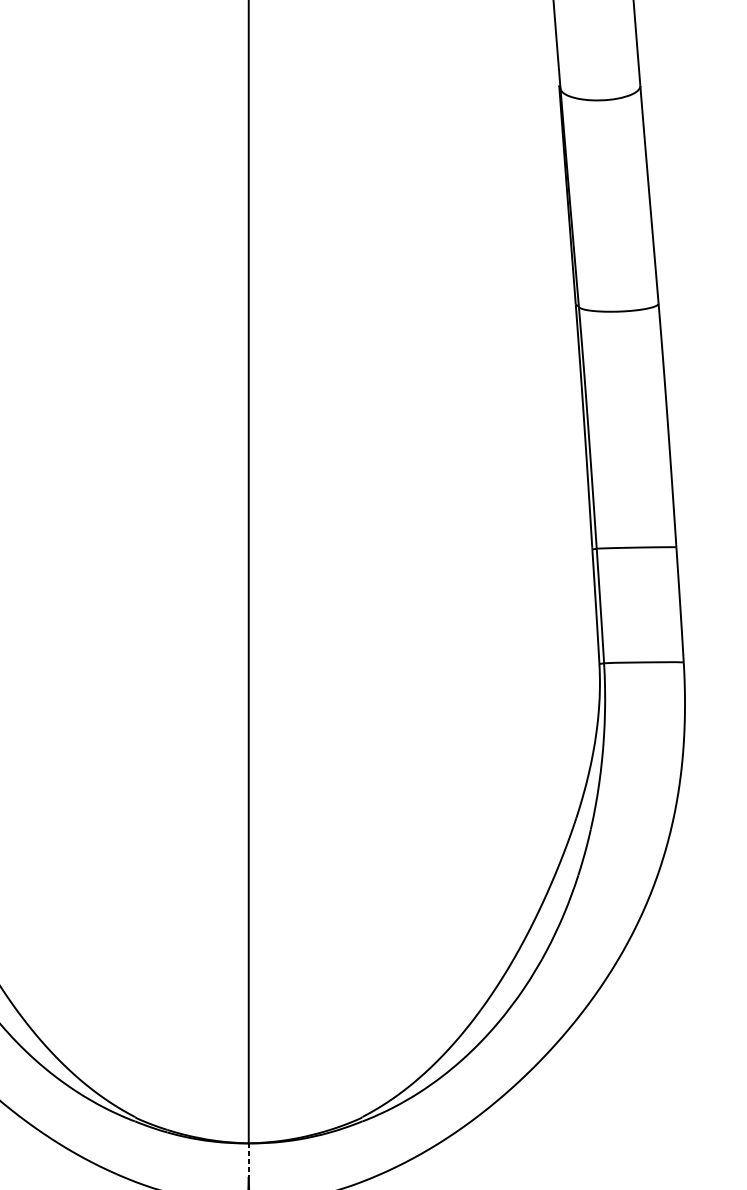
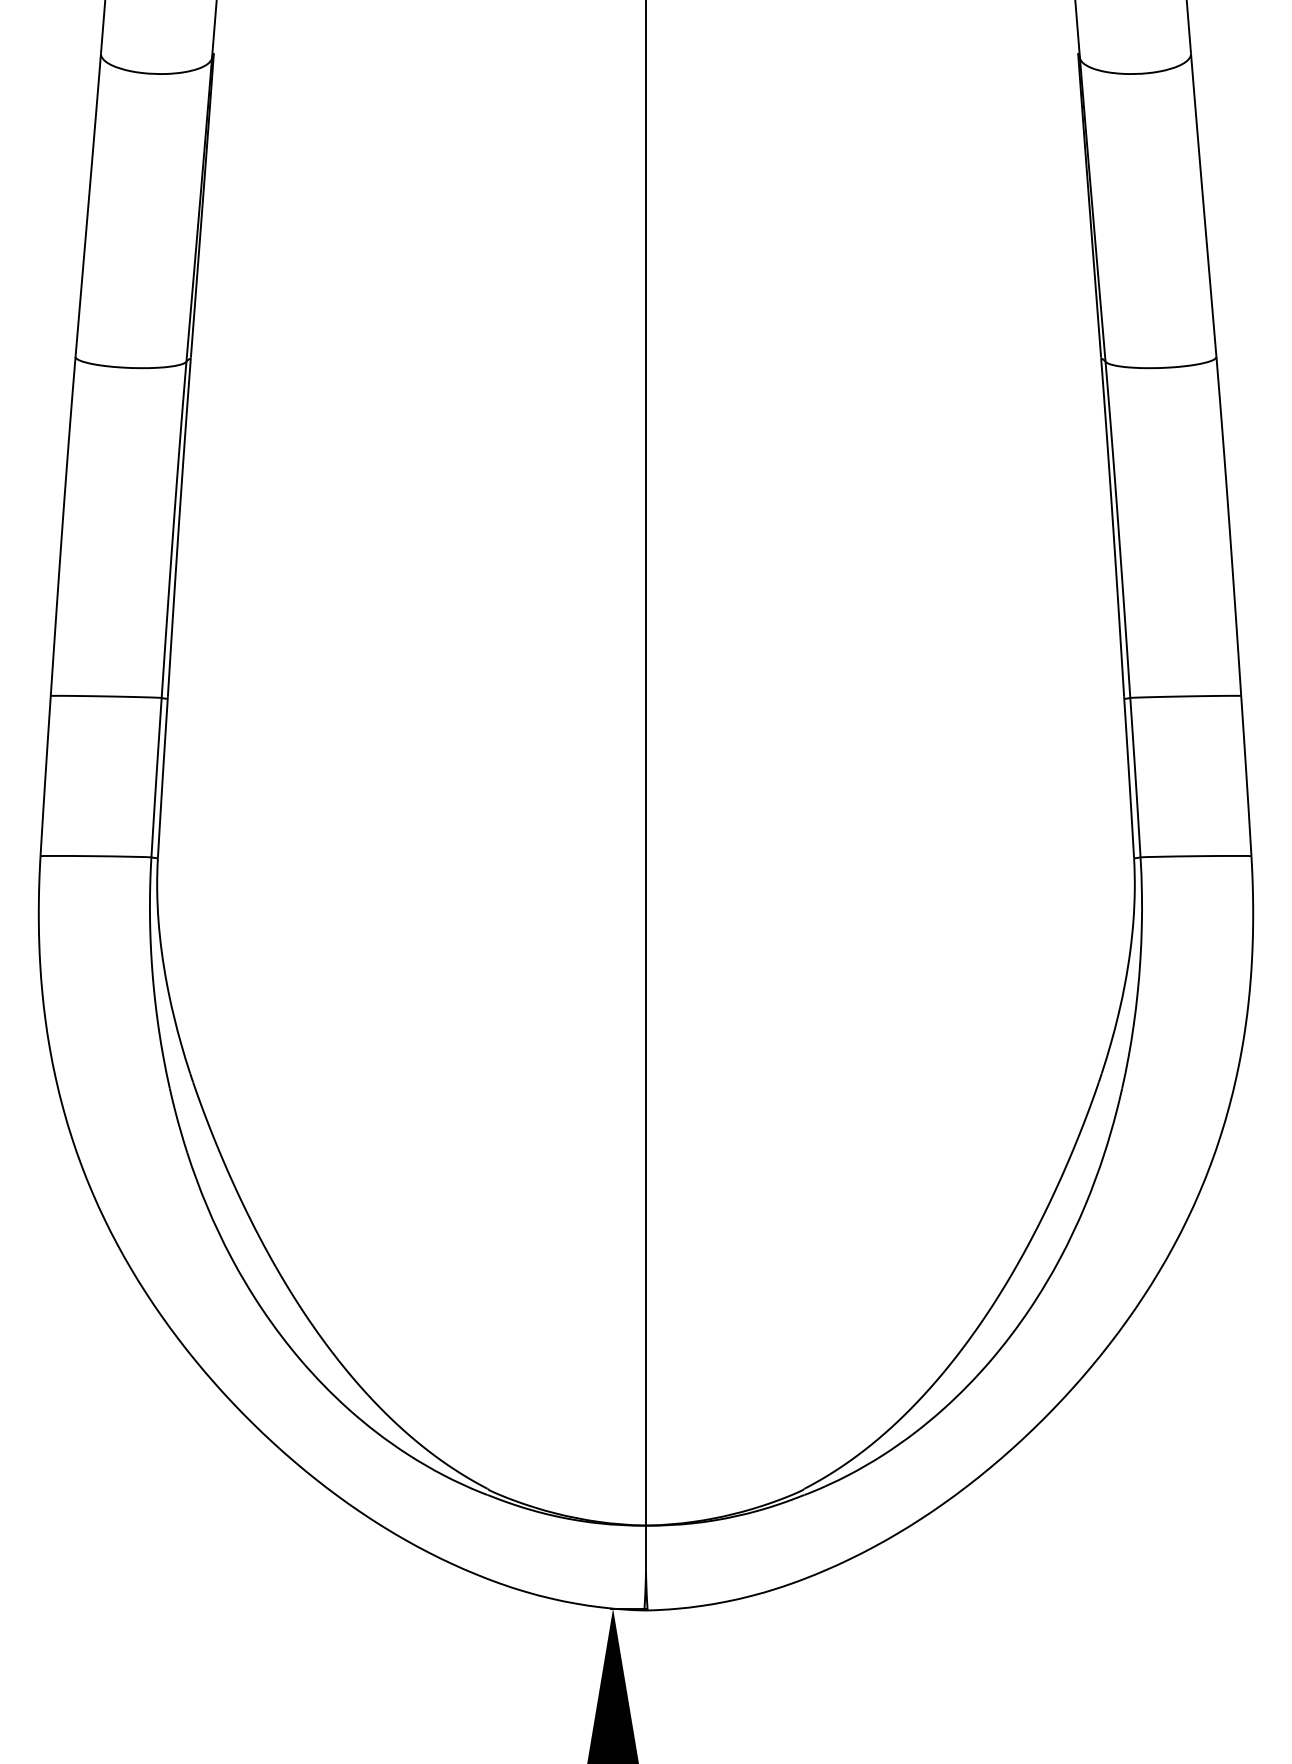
line: (249, 1160) -> (646, 1549), dashed -> solid

